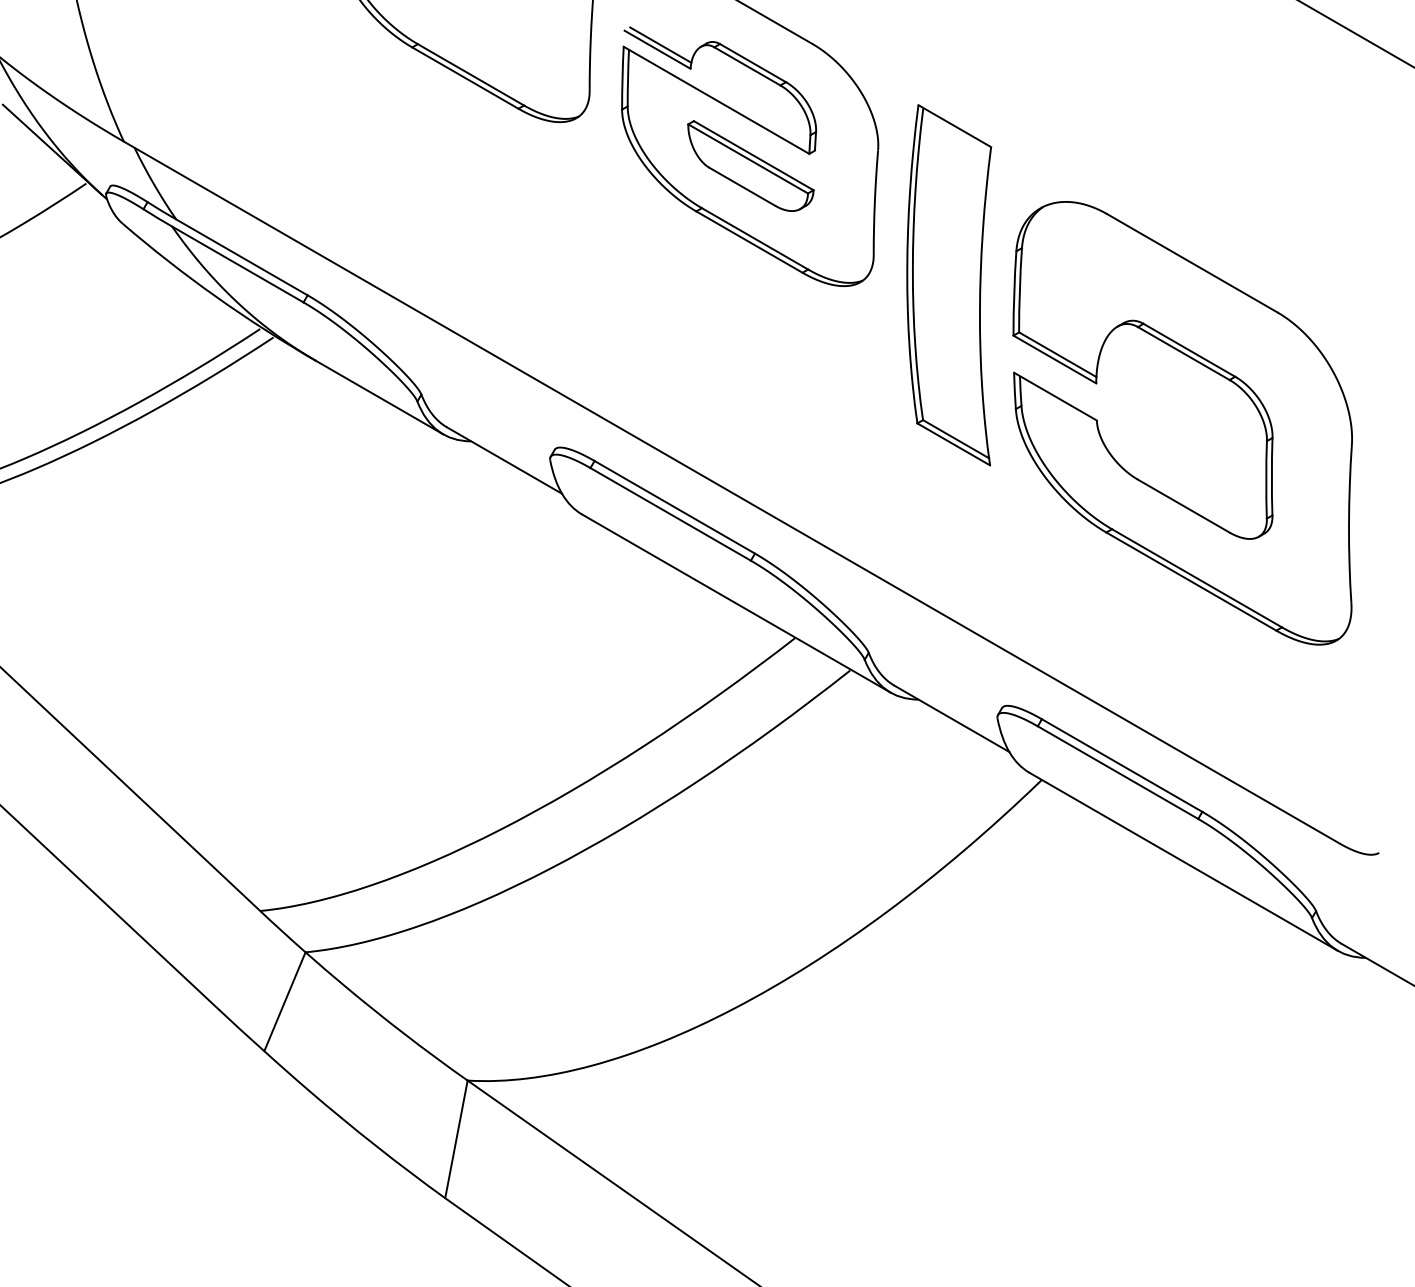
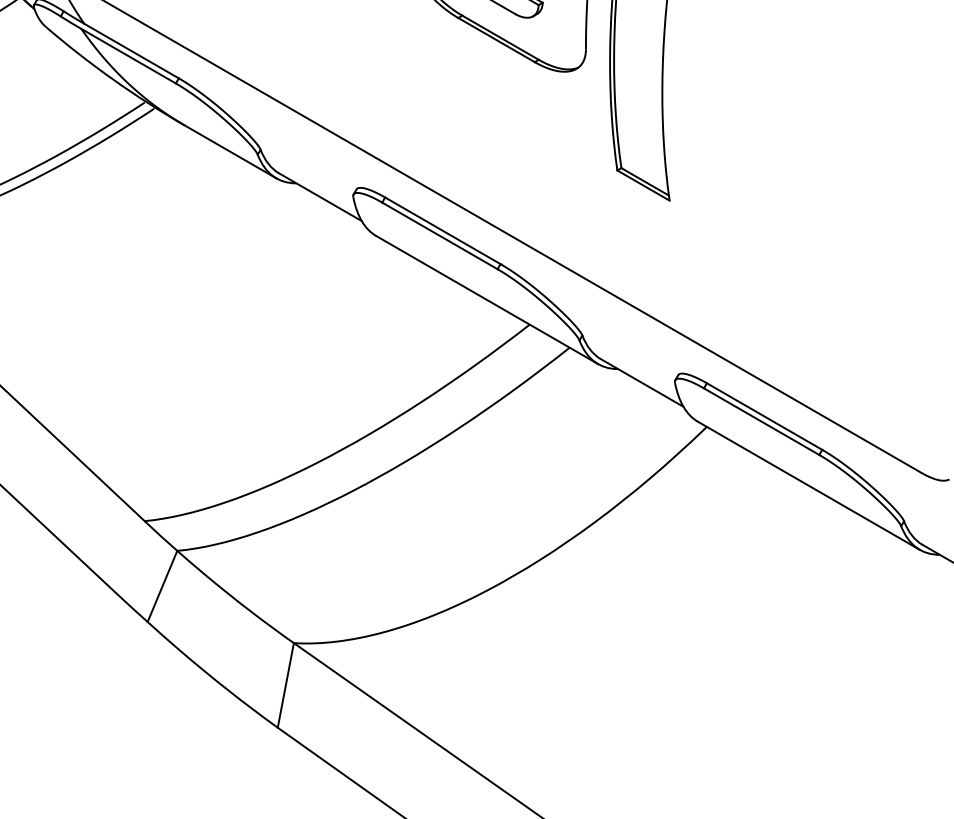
part: (1212, 371) -> (829, 133), removed

